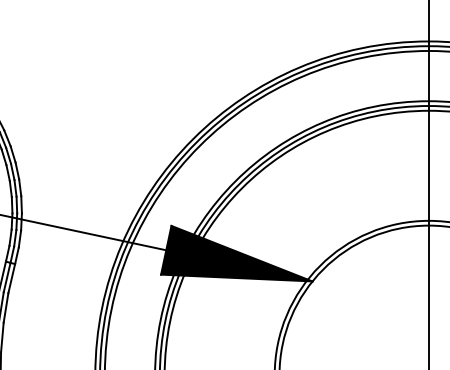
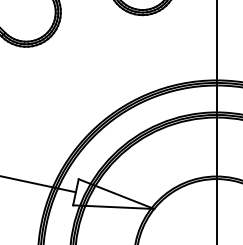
fill: (236, 252) -> (113, 193), removed

